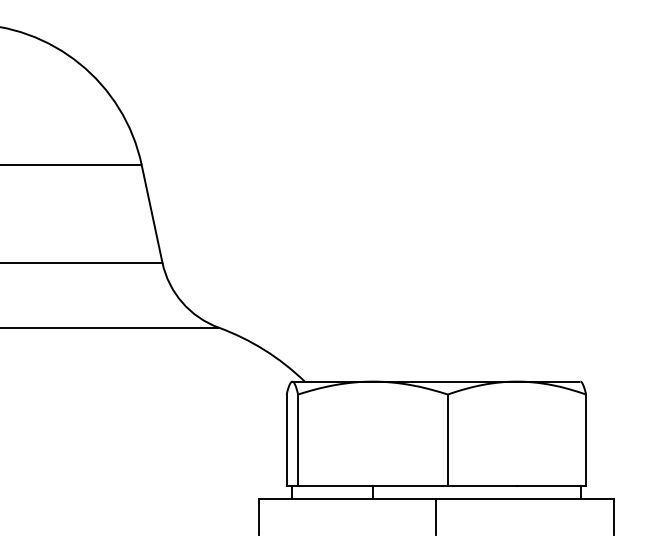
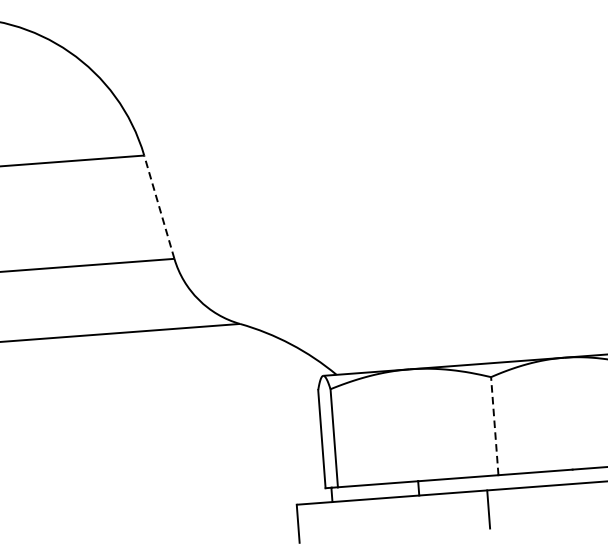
line: (151, 213) -> (158, 206), solid -> dashed
line: (447, 440) -> (494, 426), solid -> dashed

